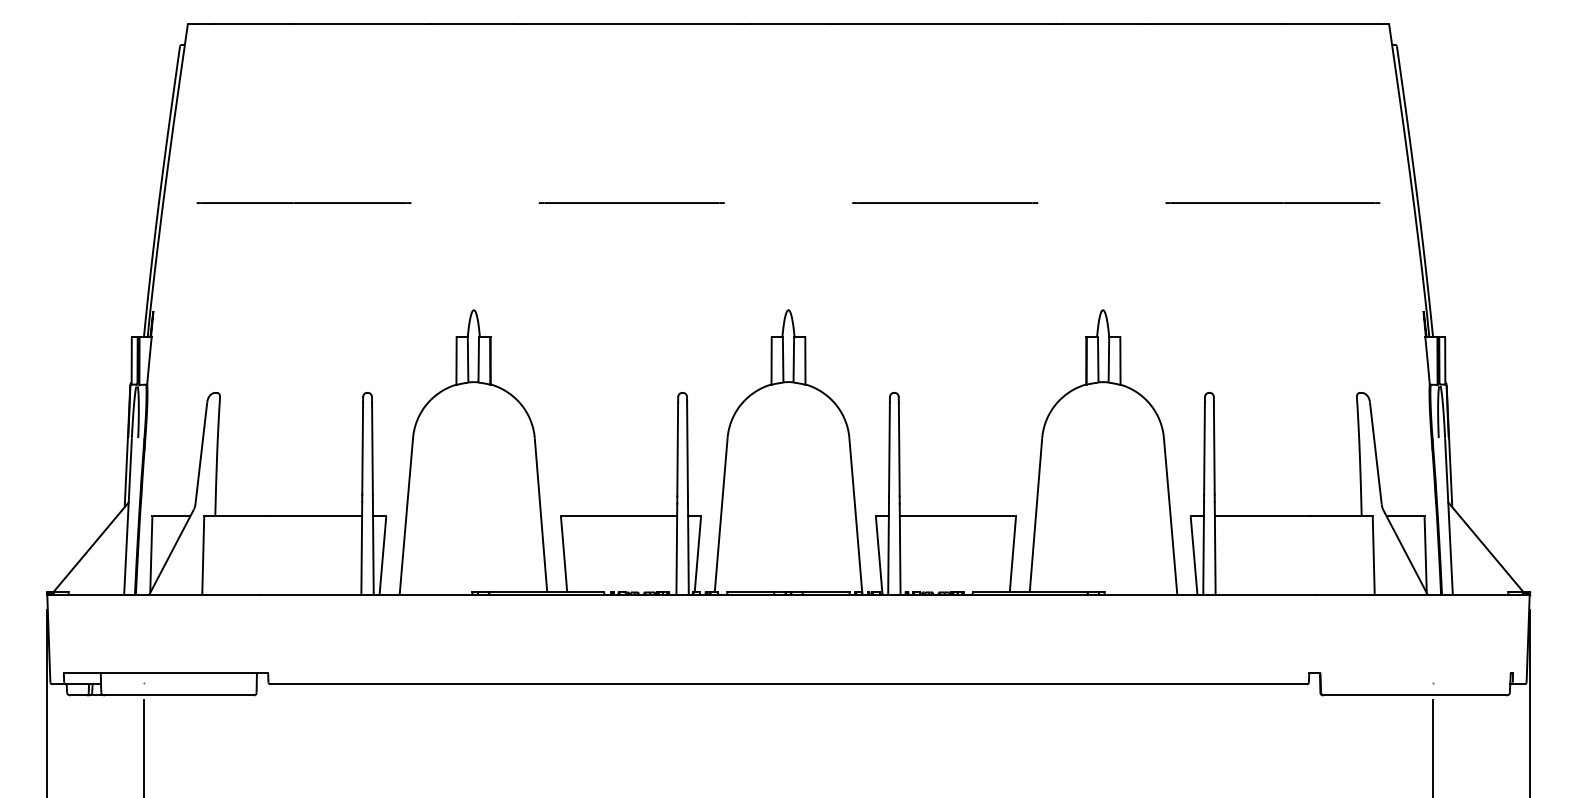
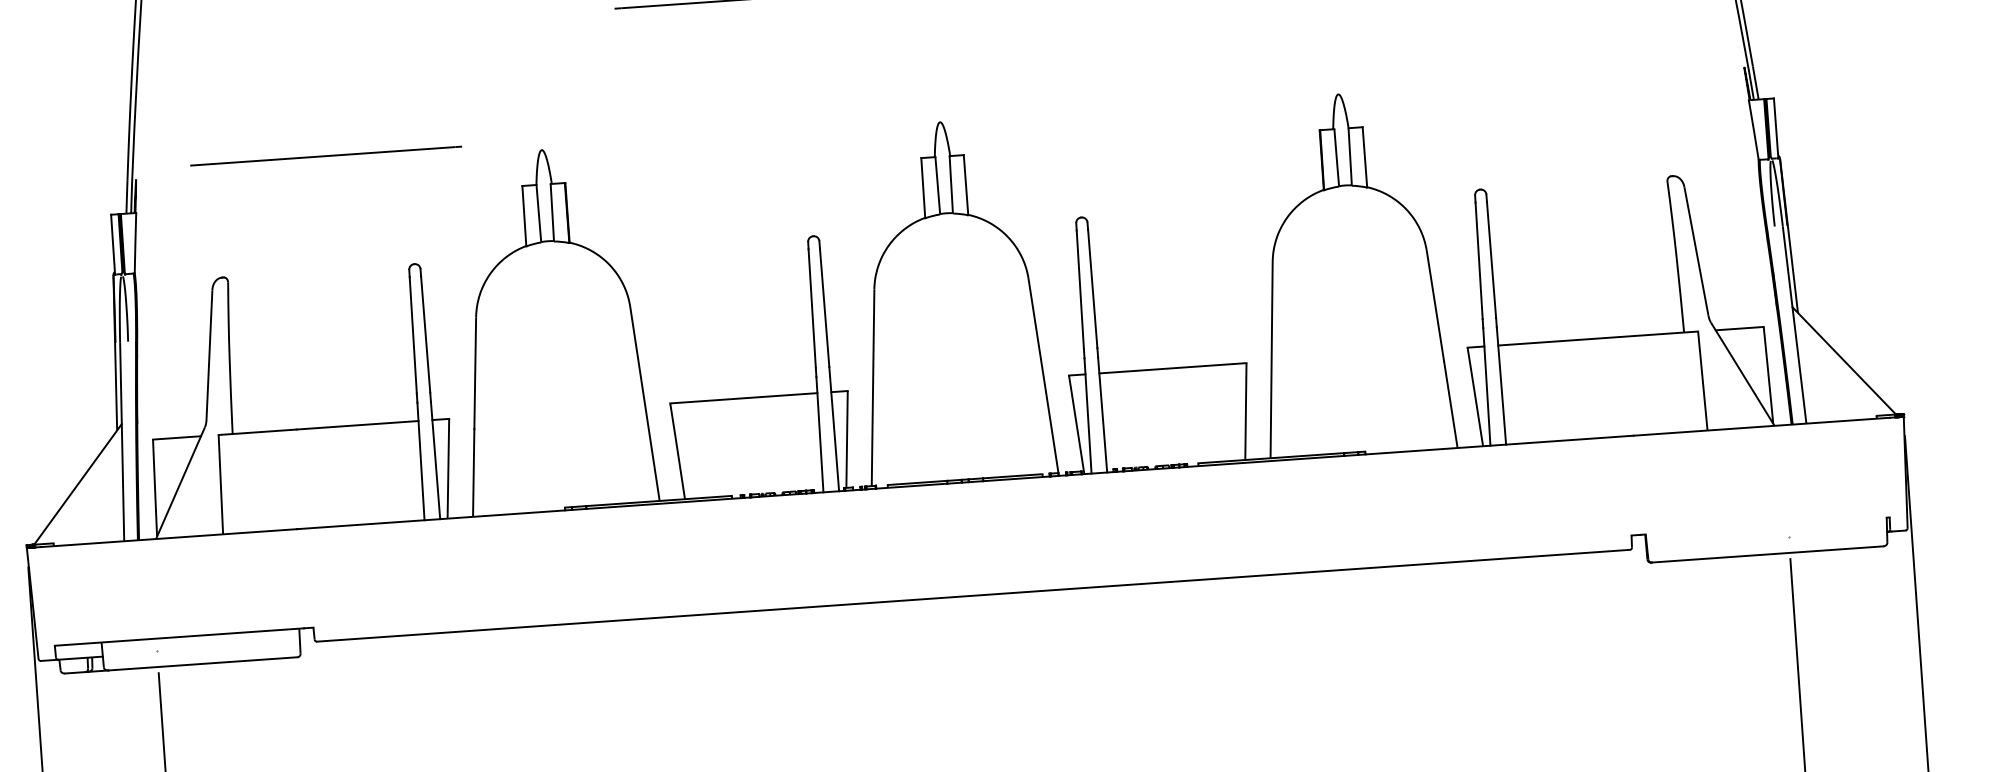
line: (303, 202) -> (325, 155), moved

